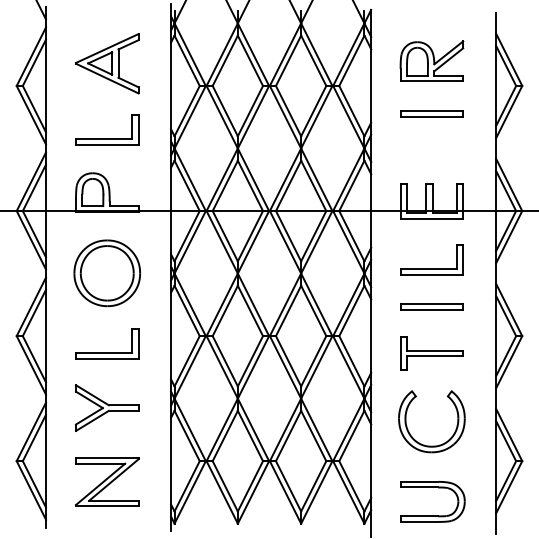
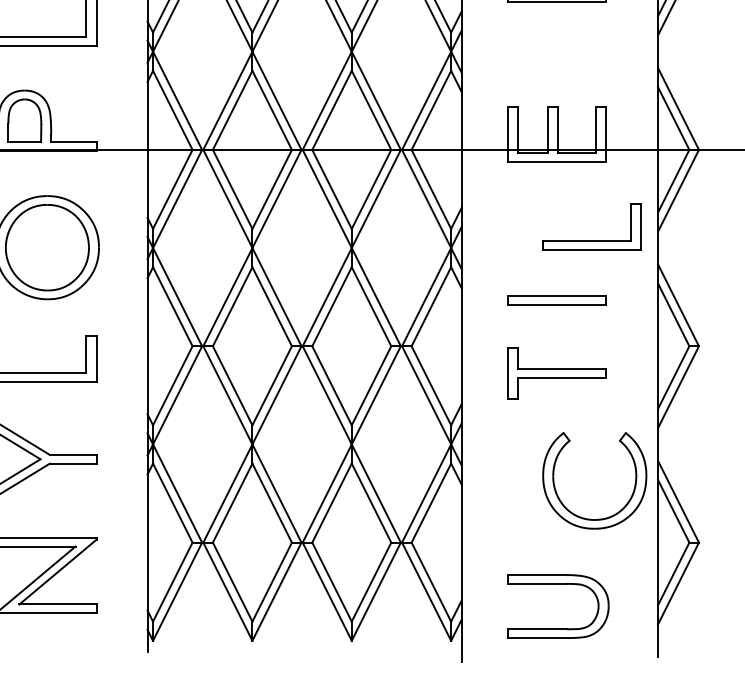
part: (431, 268) -> (590, 240), moved
part: (431, 445) -> (594, 518), moved

